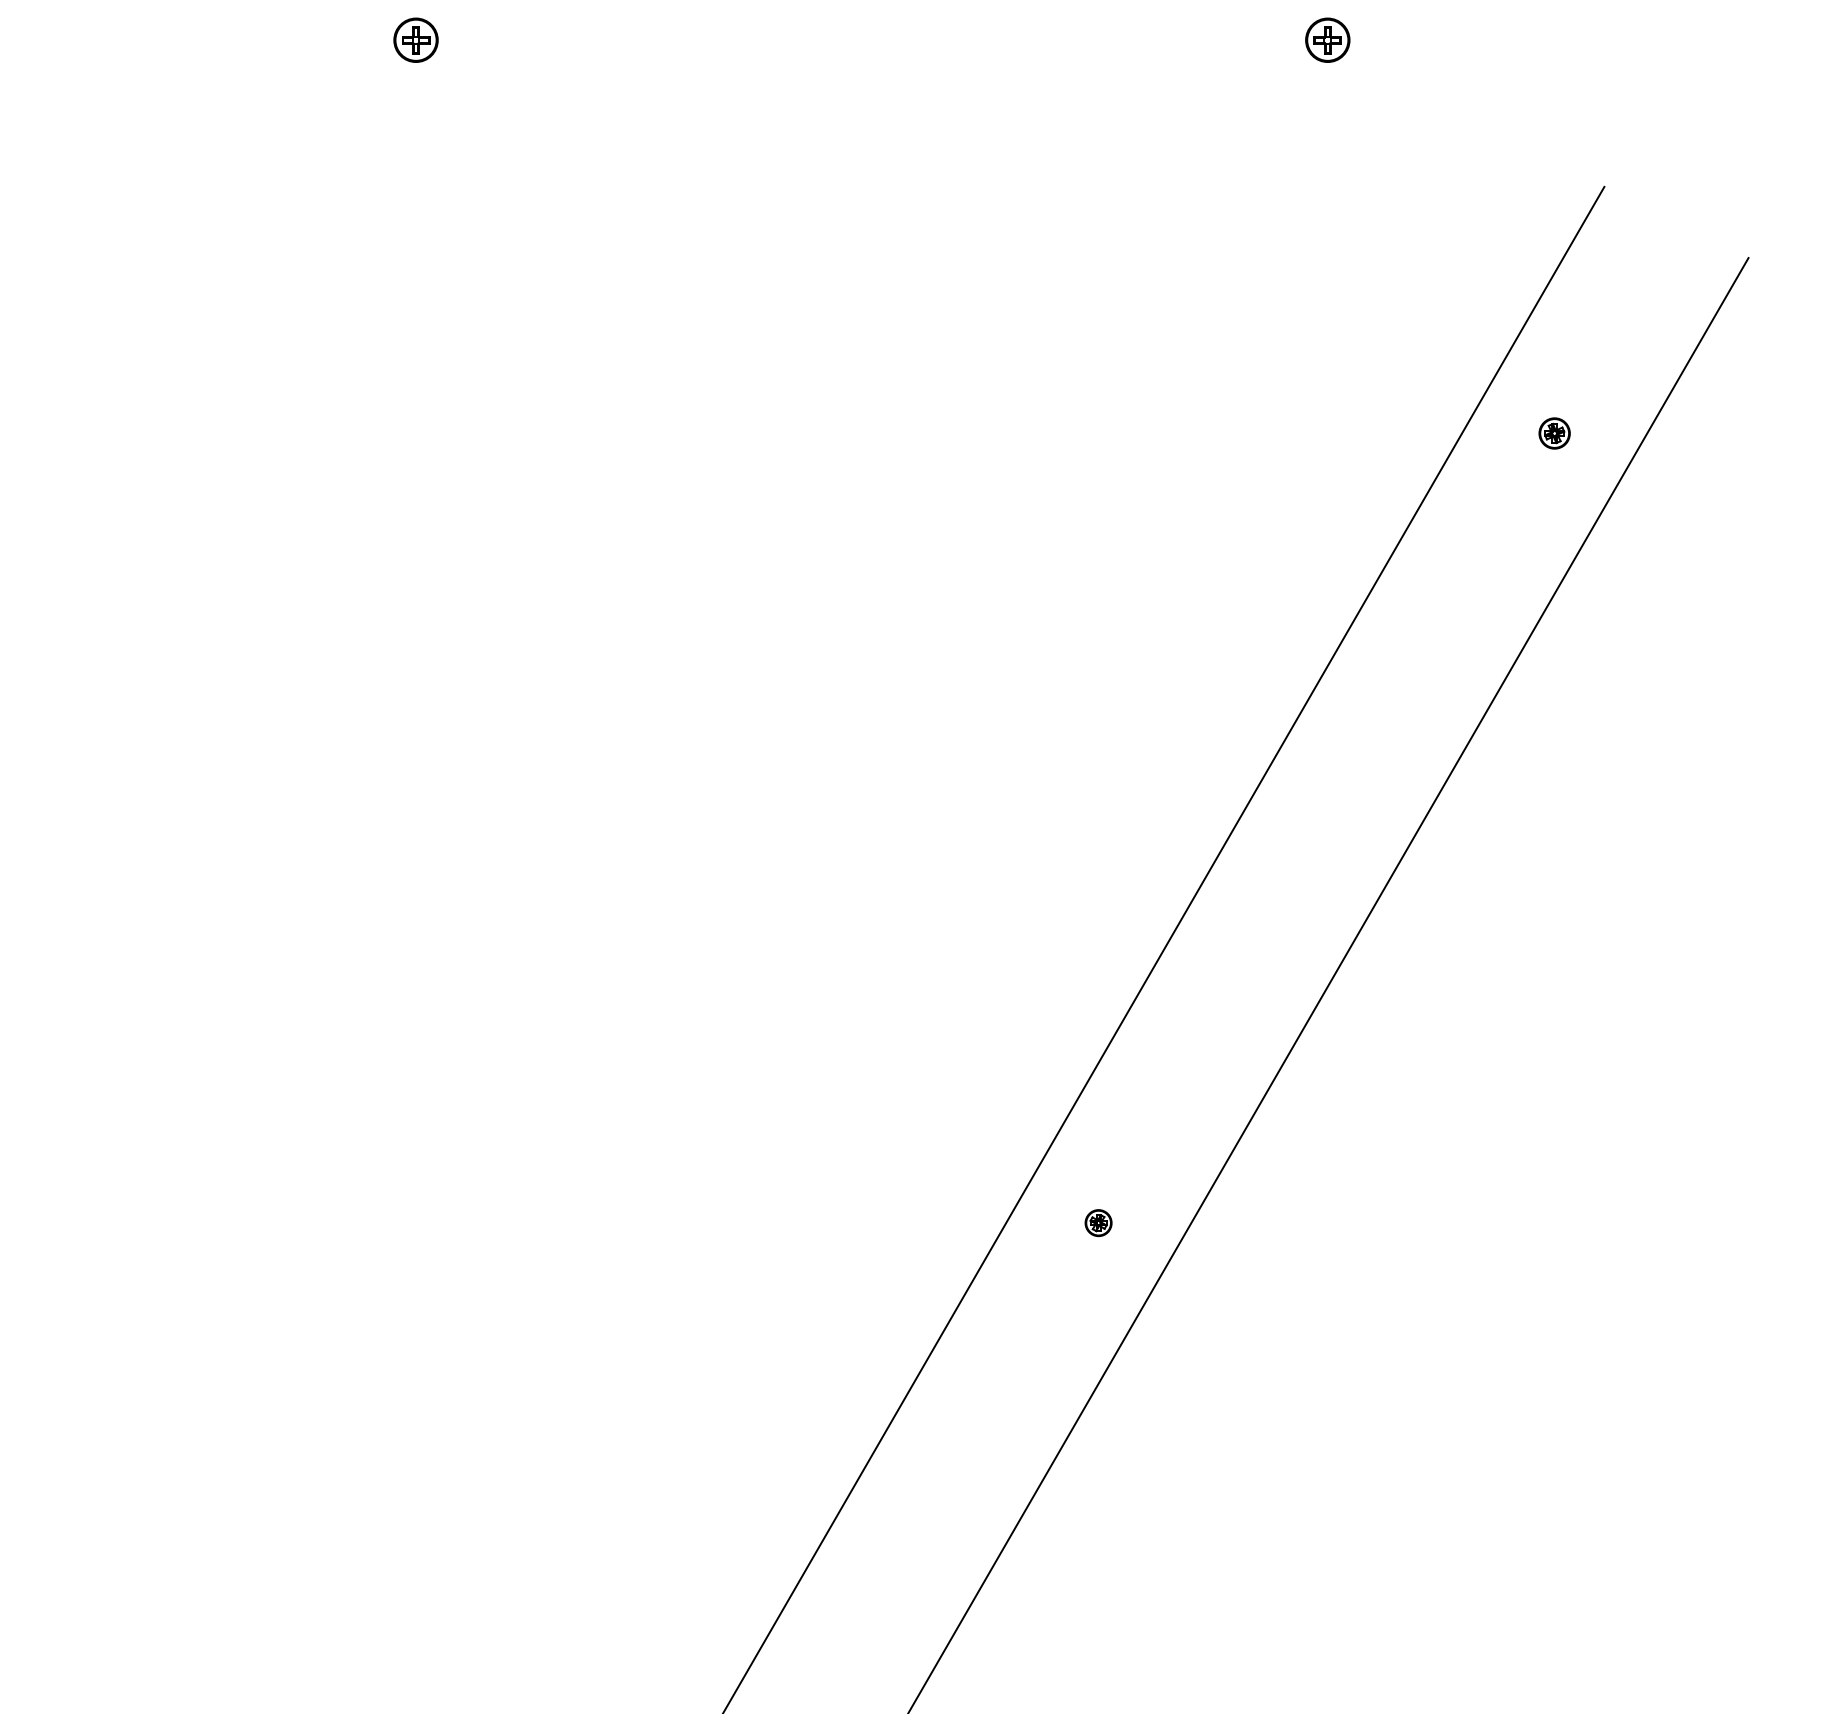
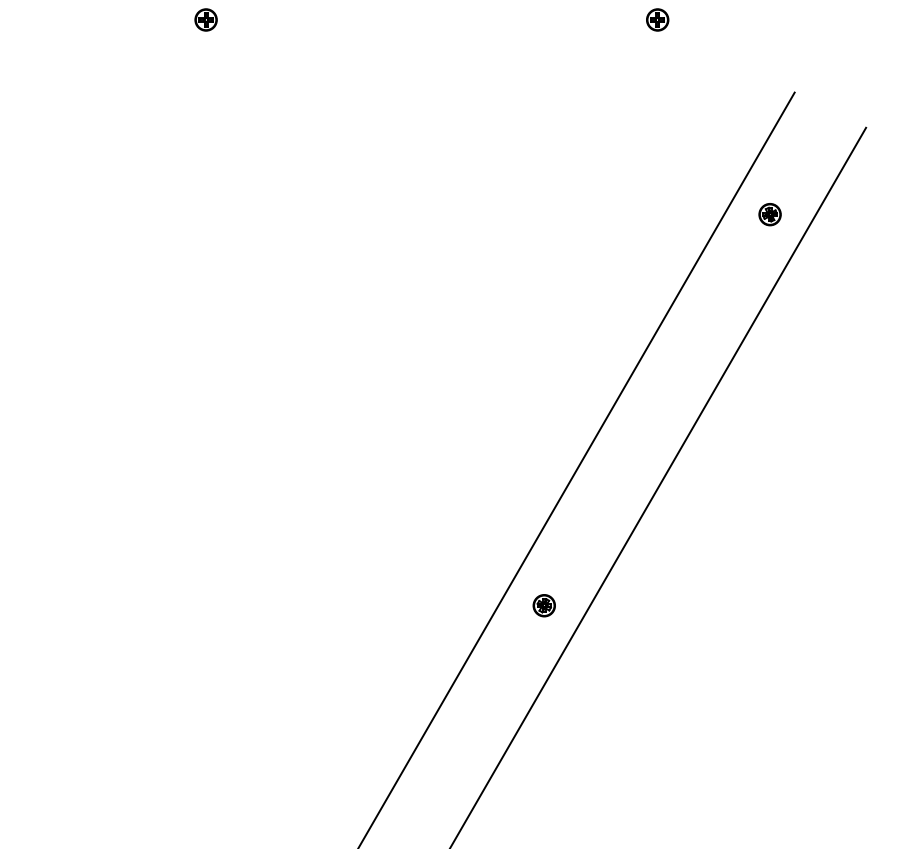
part: (1553, 433) -> (769, 214), size x1.43
part: (1097, 1222) -> (543, 605), size x1.67

